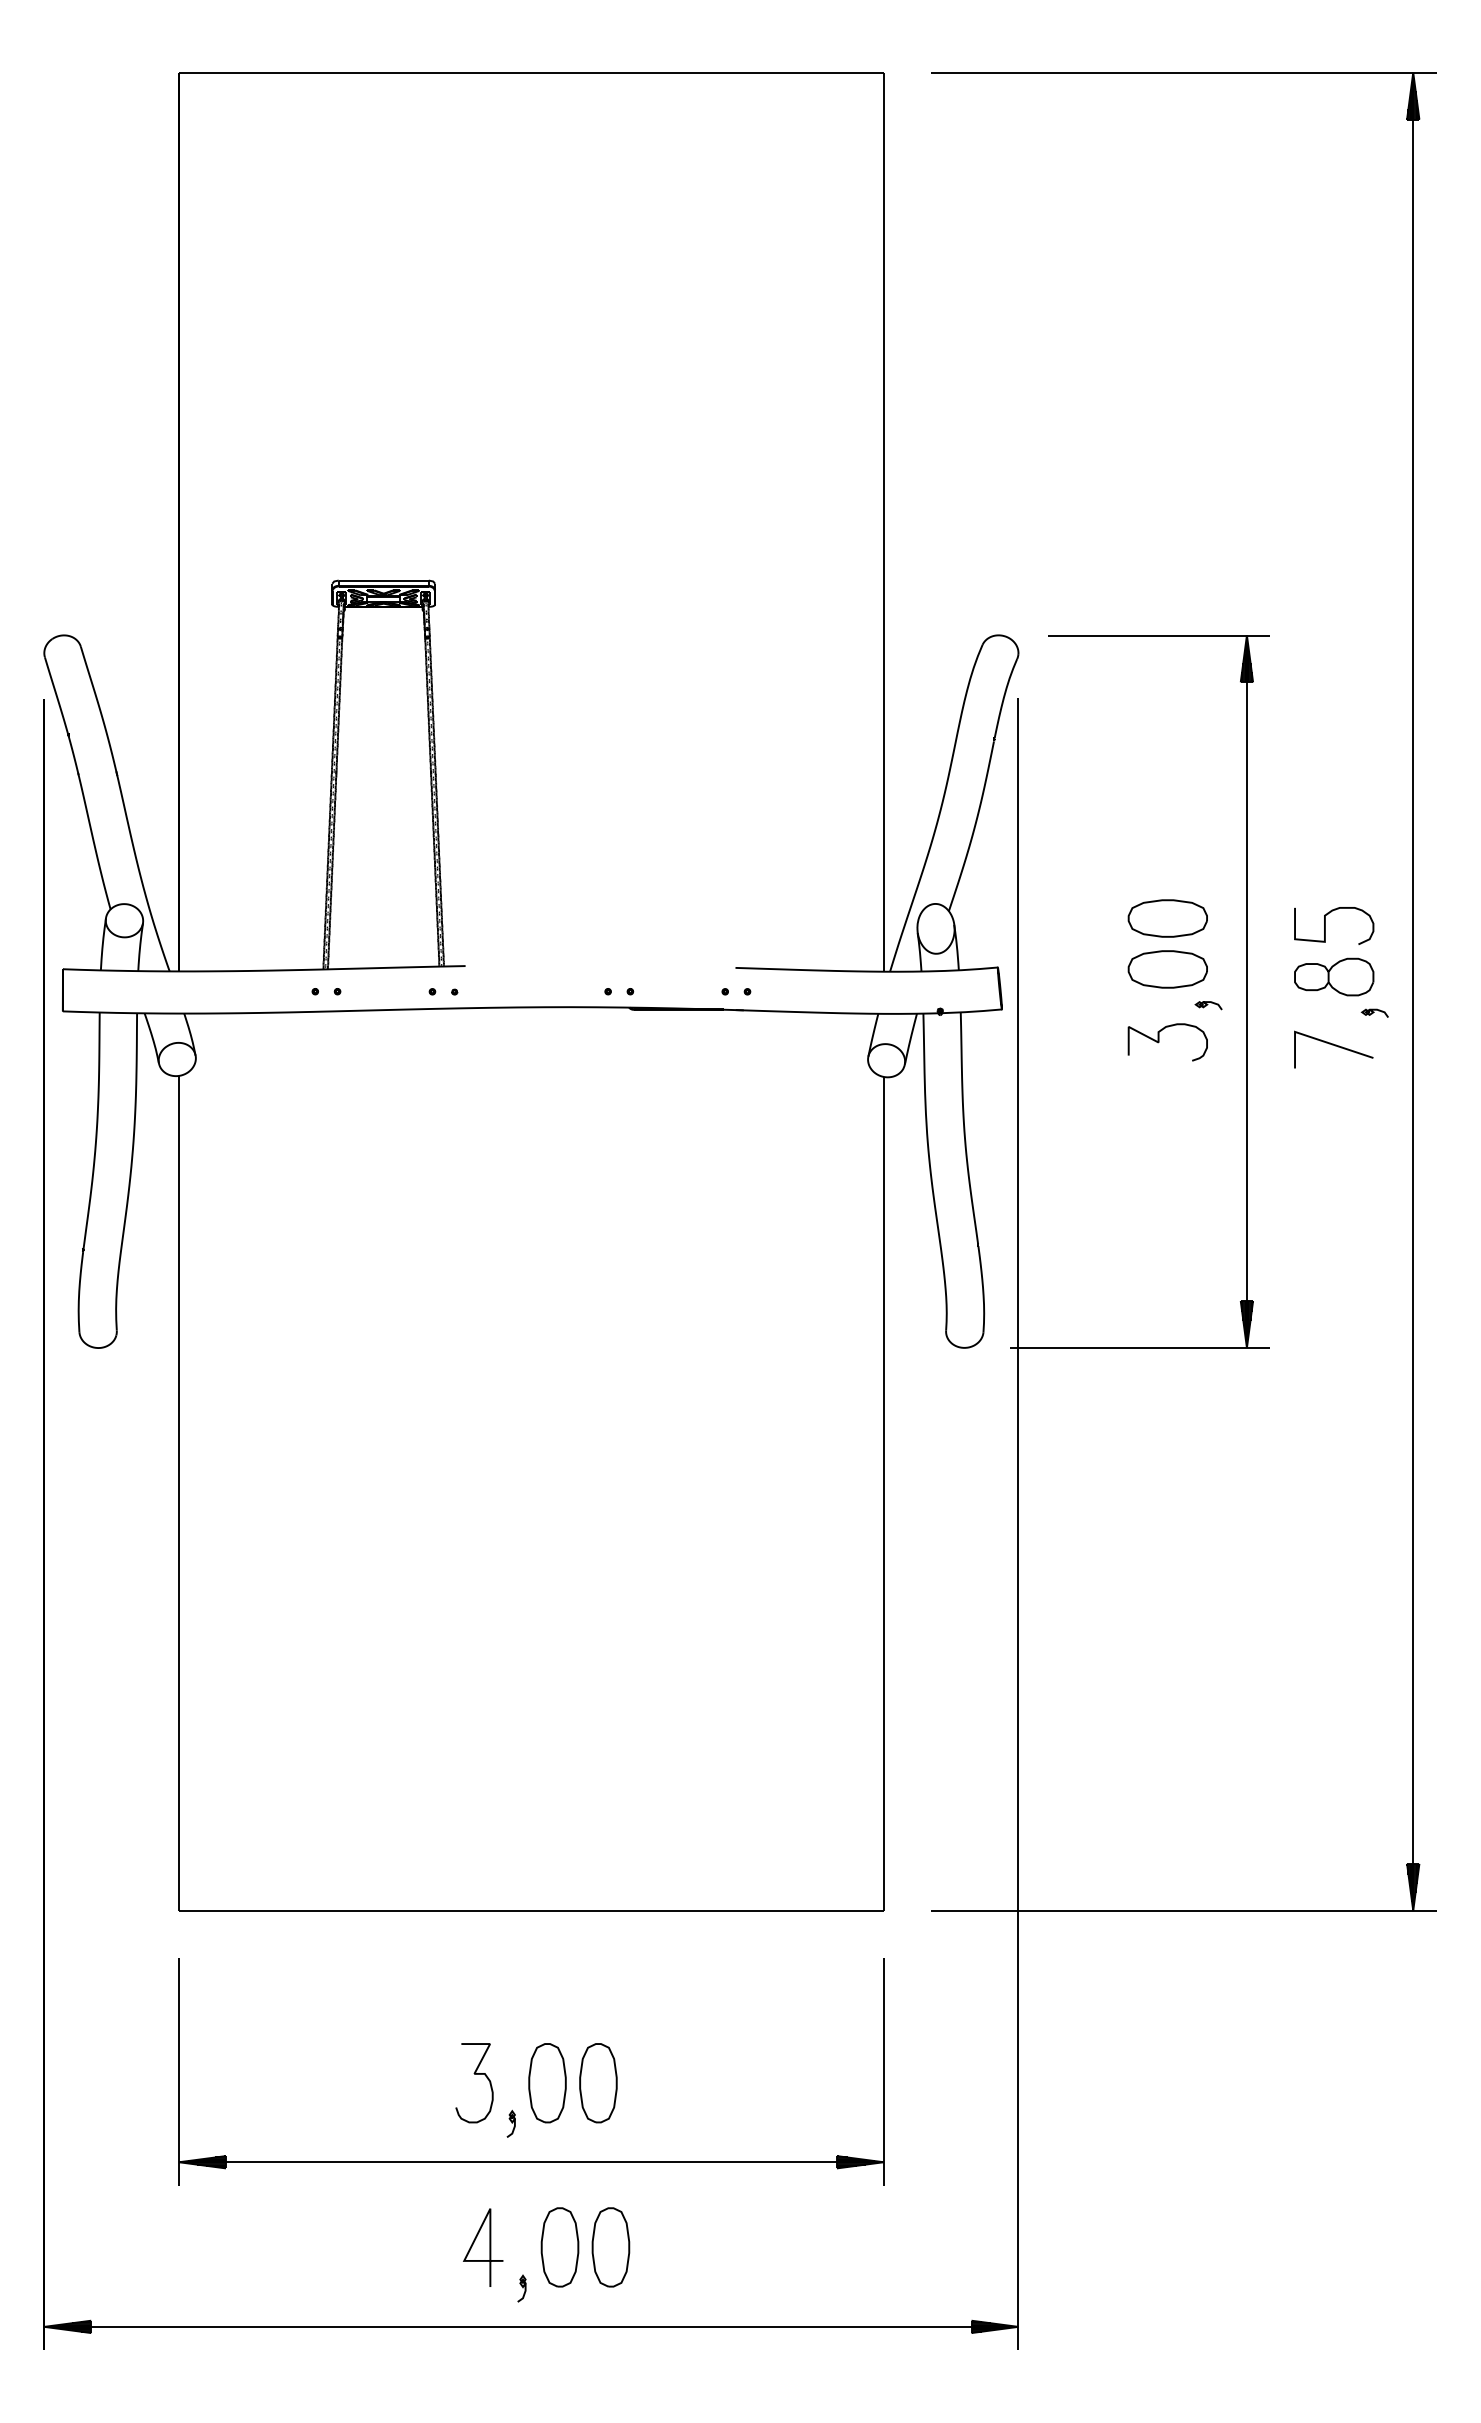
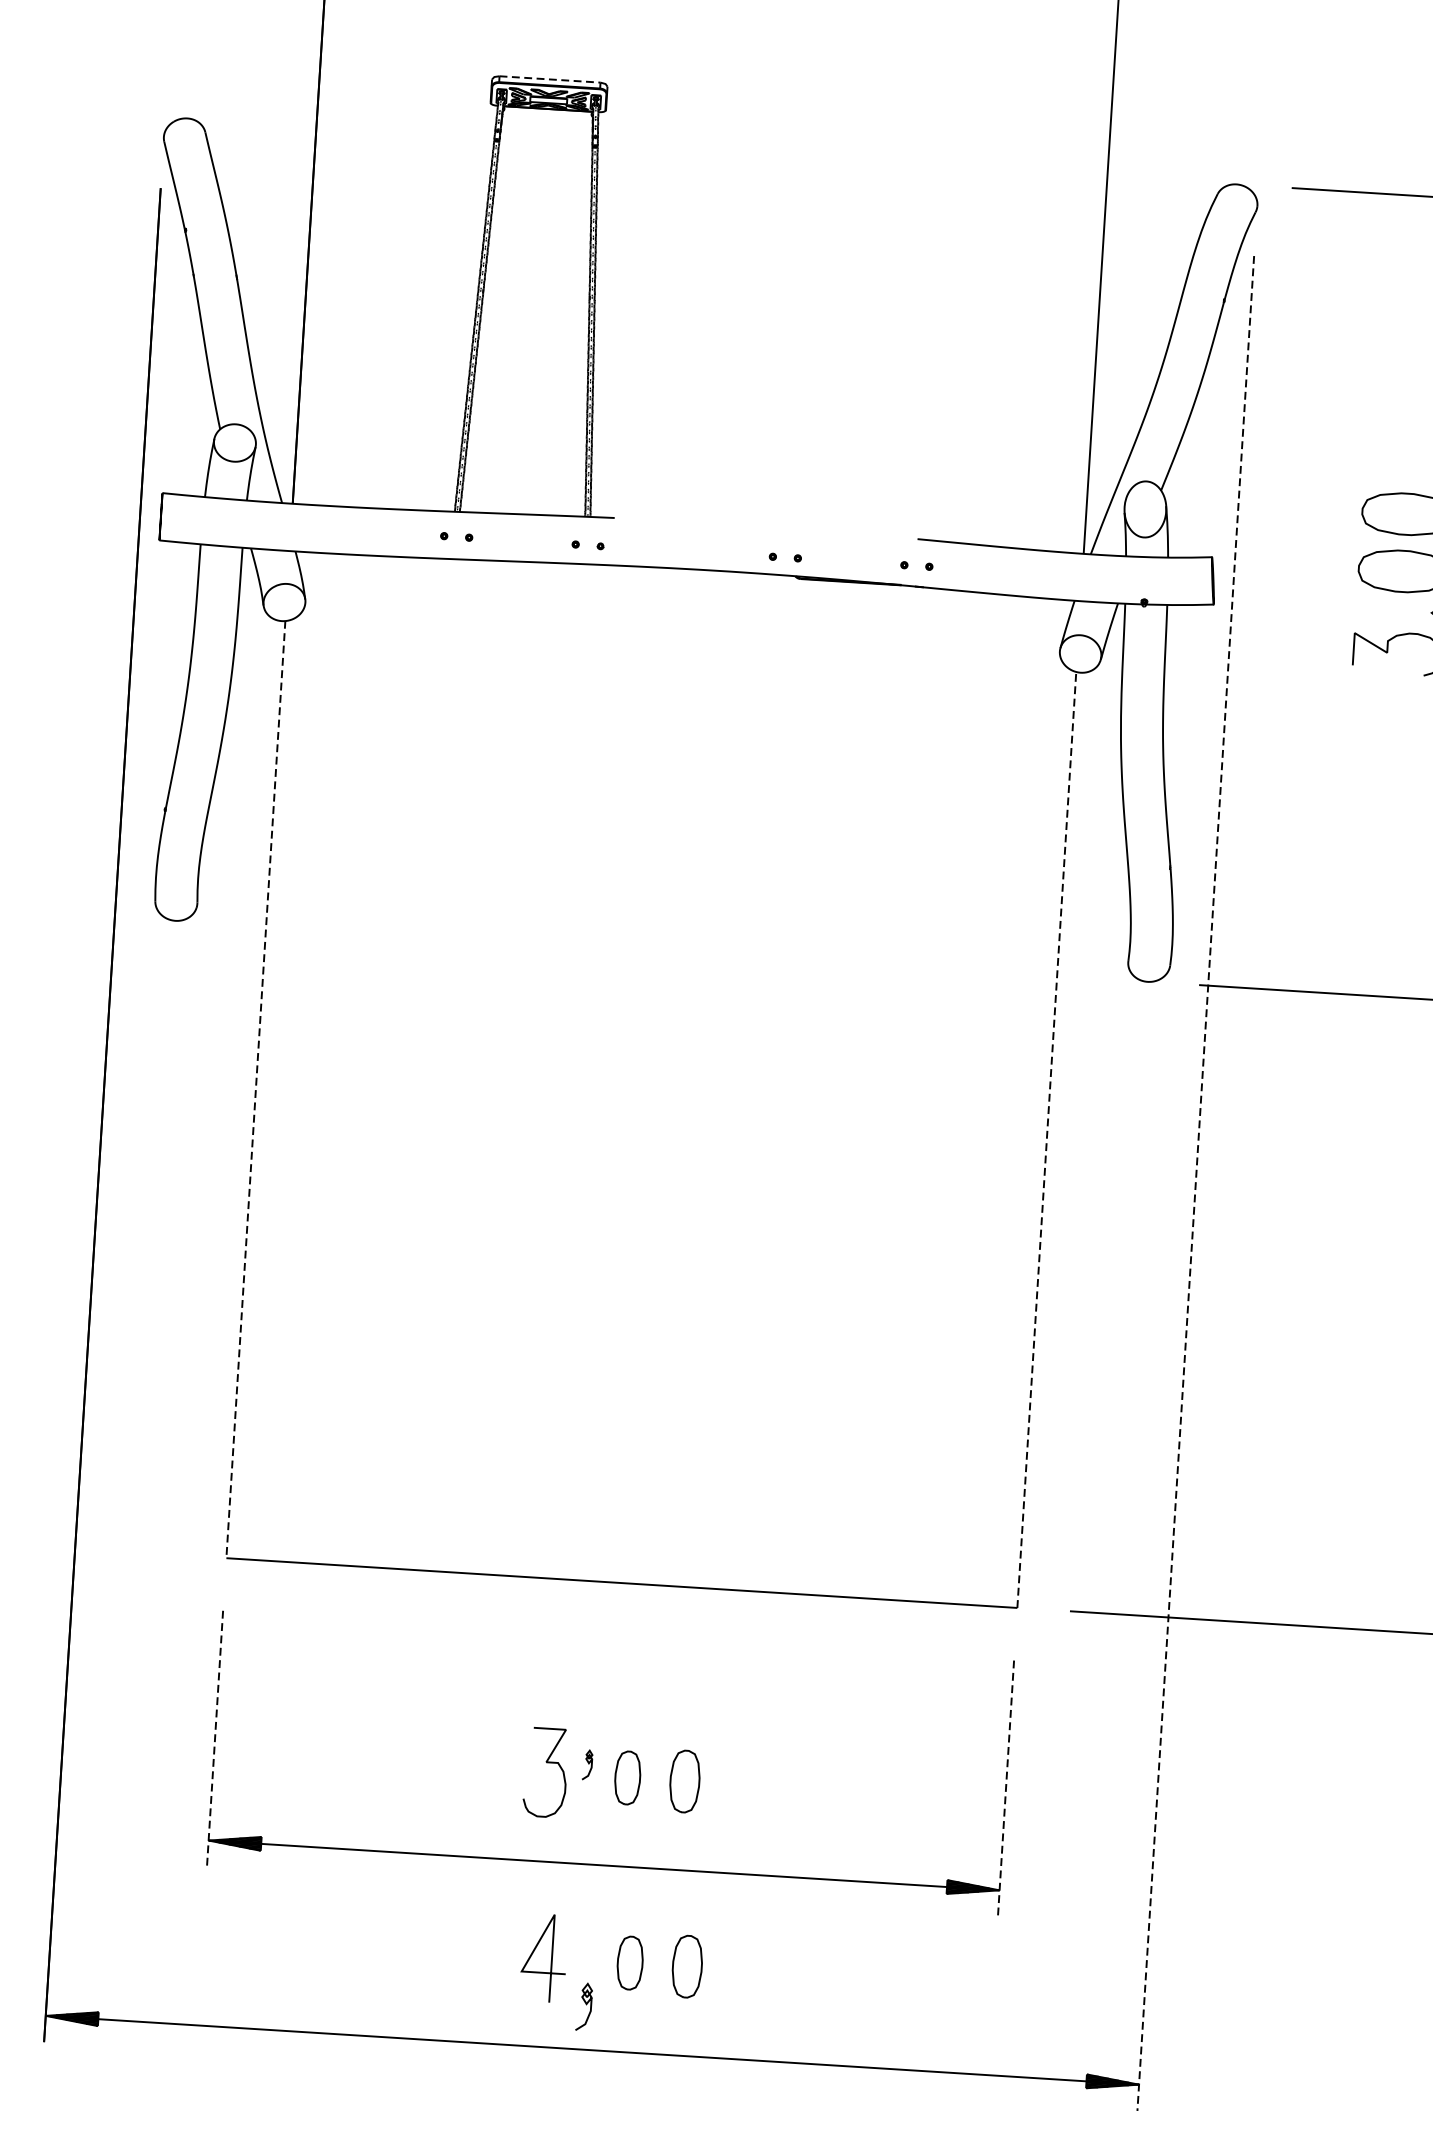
line: (383, 580) -> (549, 79), solid -> dashed
line: (179, 1493) -> (256, 1089), solid -> dashed
line: (883, 1493) -> (1046, 1139), solid -> dashed
line: (1018, 1524) -> (1195, 1183), solid -> dashed
line: (179, 2072) -> (215, 1739), solid -> dashed
line: (883, 2072) -> (1005, 1789), solid -> dashed
part: (547, 2083) -> (627, 1778), size x0.6
part: (598, 2083) -> (684, 1781), size x0.7
part: (510, 2123) -> (586, 1764), moved
part: (559, 2247) -> (629, 1963), size x0.6
part: (610, 2247) -> (686, 1966), size x0.7
part: (521, 2288) -> (584, 2006), size x1.6

